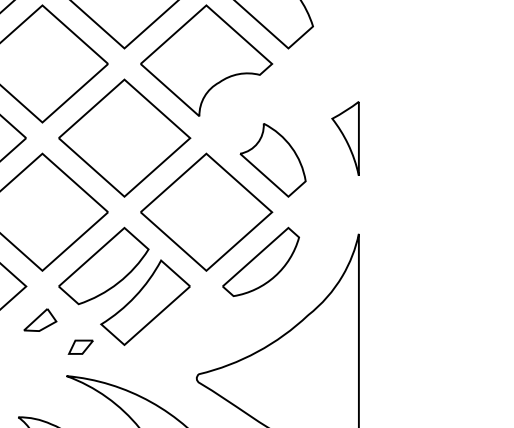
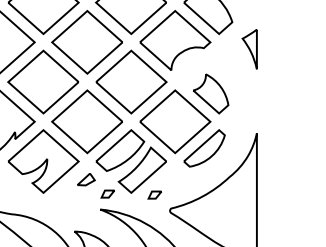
part: (345, 138) -> (249, 49), moved
part: (167, 347) -> (154, 194), added

